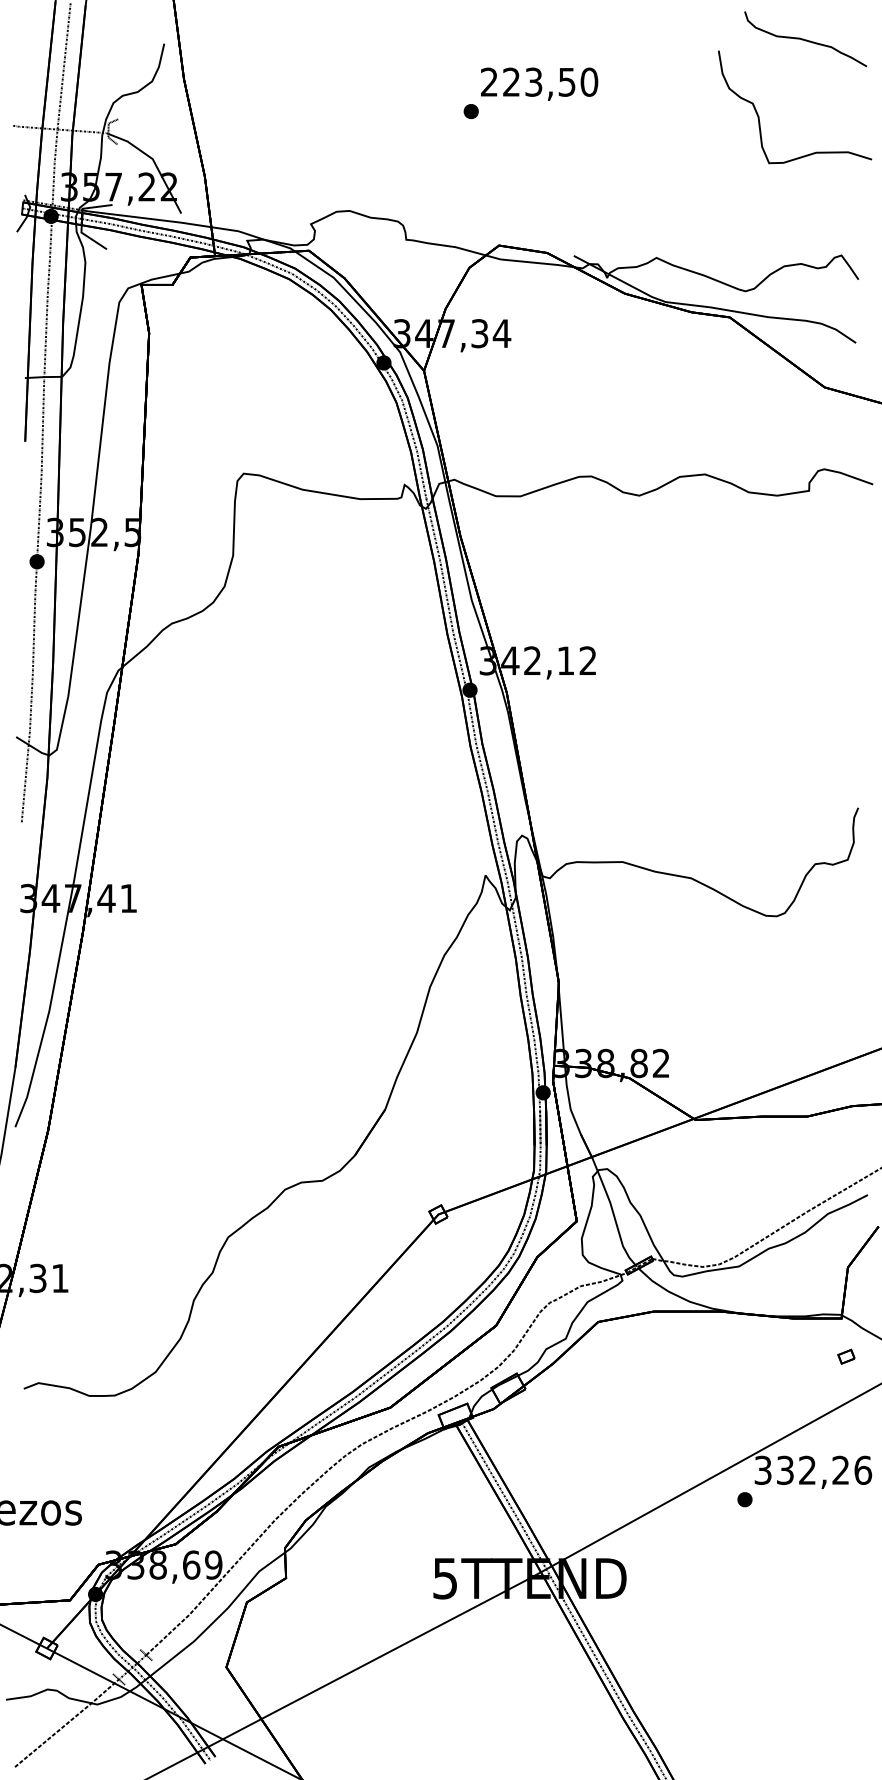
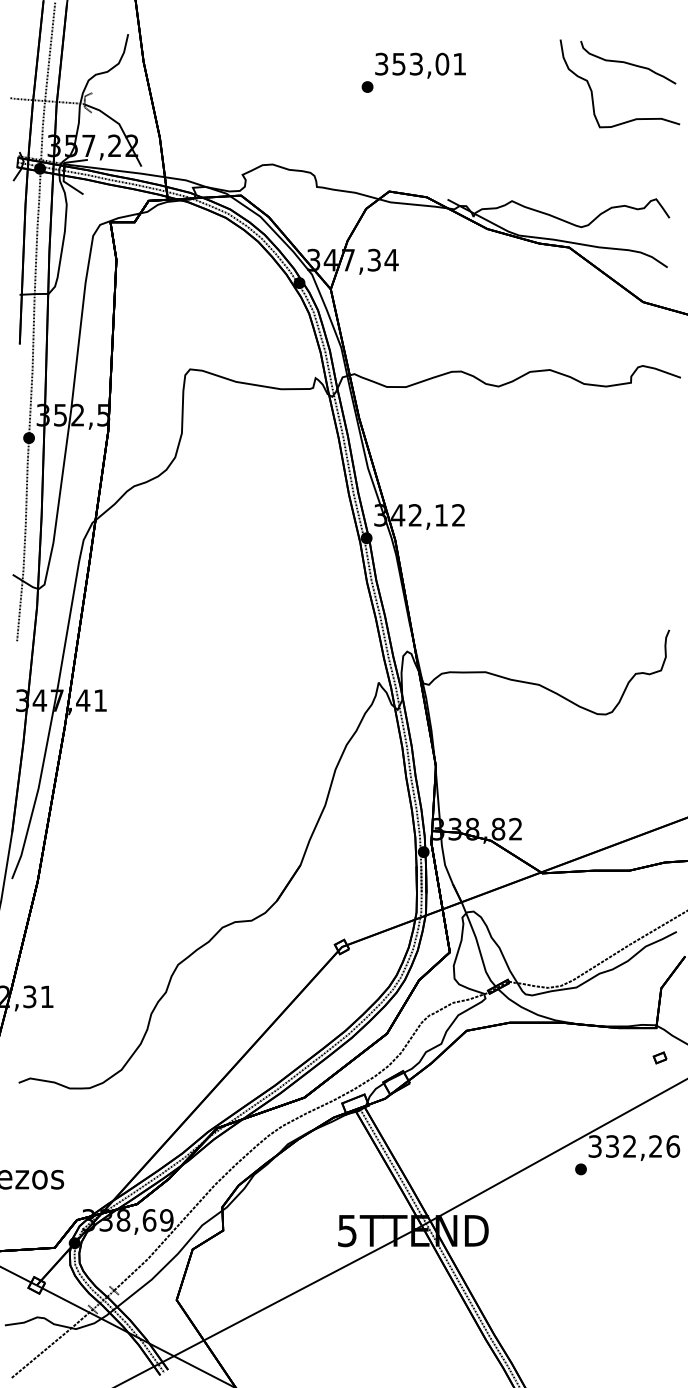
curve: (805, 39) -> (628, 62), moved
text: (539, 81) -> (420, 63), 223,50 -> 353,01

